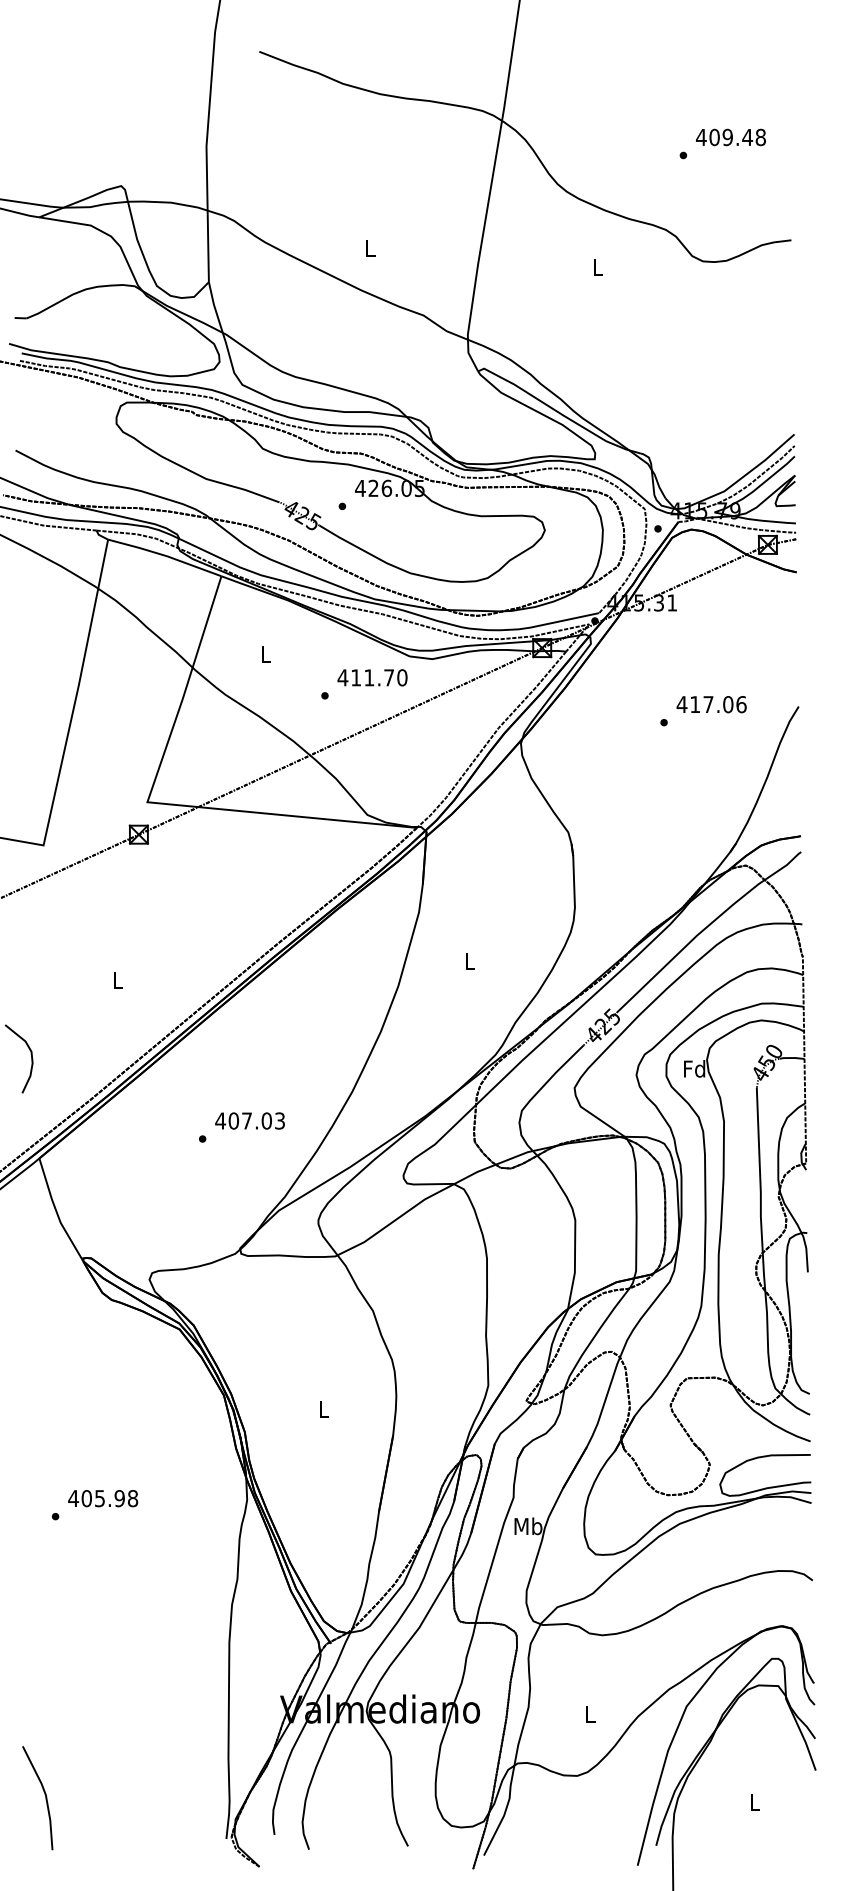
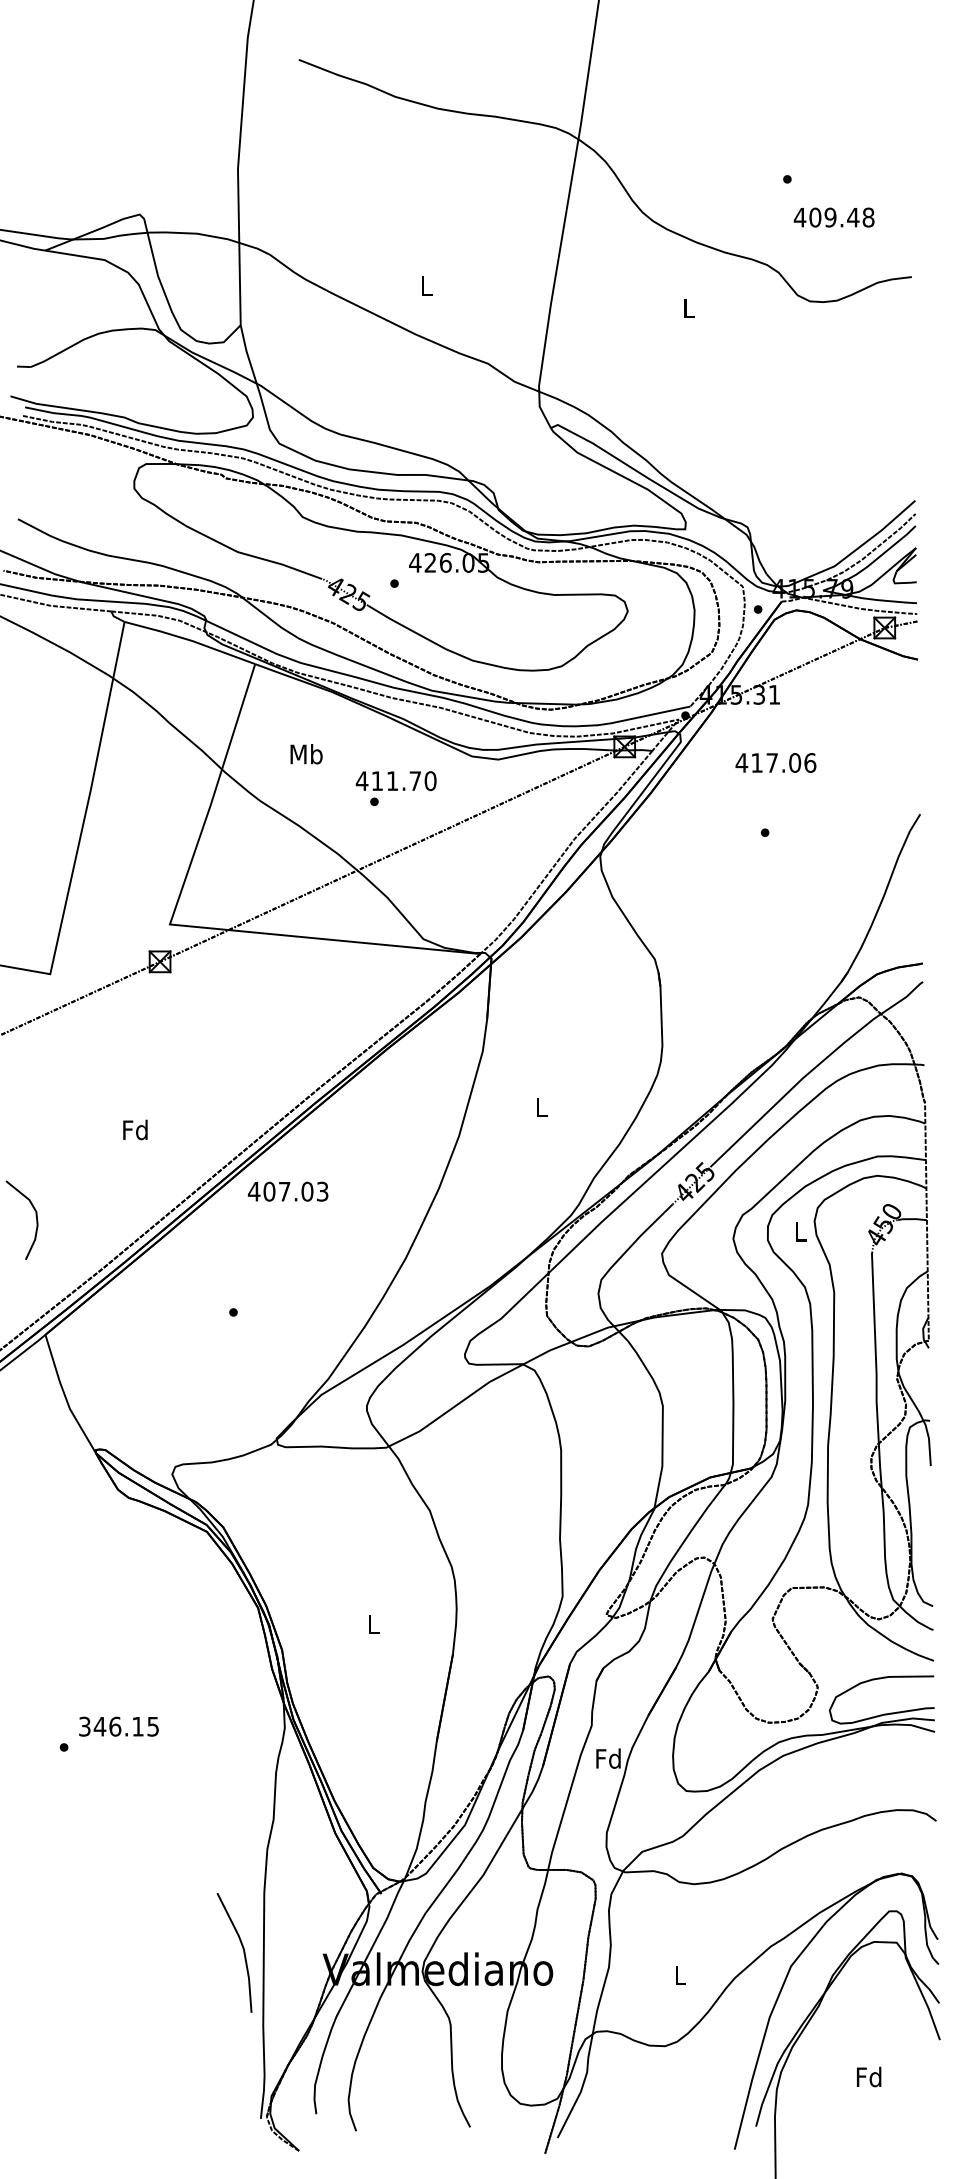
text: (730, 137) -> (833, 217), moved
text: (265, 654) -> (306, 754), L -> Mb
text: (371, 678) -> (395, 781), moved
text: (711, 704) -> (775, 762), moved
text: (117, 980) -> (135, 1129), L -> Fd
text: (694, 1068) -> (800, 1231), Fd -> L
text: (250, 1120) -> (288, 1191), moved
text: (102, 1498) -> (118, 1726), 405.98 -> 346.15
text: (528, 1526) -> (608, 1758), Mb -> Fd
line: (44, 1794) -> (242, 1948), moved
text: (754, 1802) -> (869, 2076), L -> Fd

